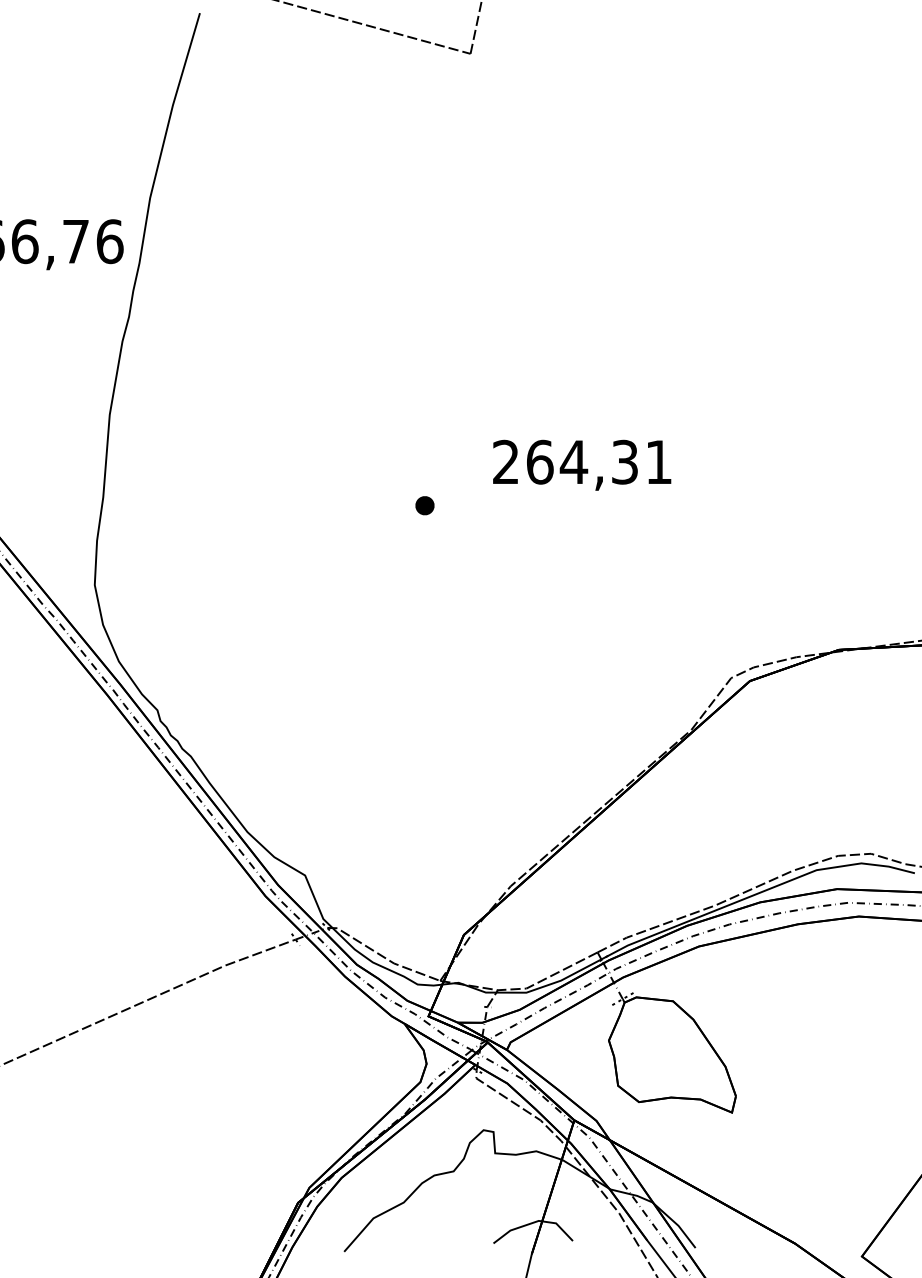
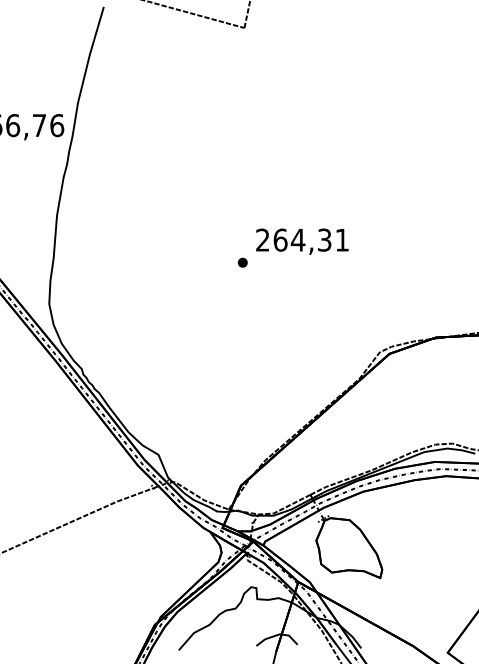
part: (424, 505) -> (242, 262), moved

